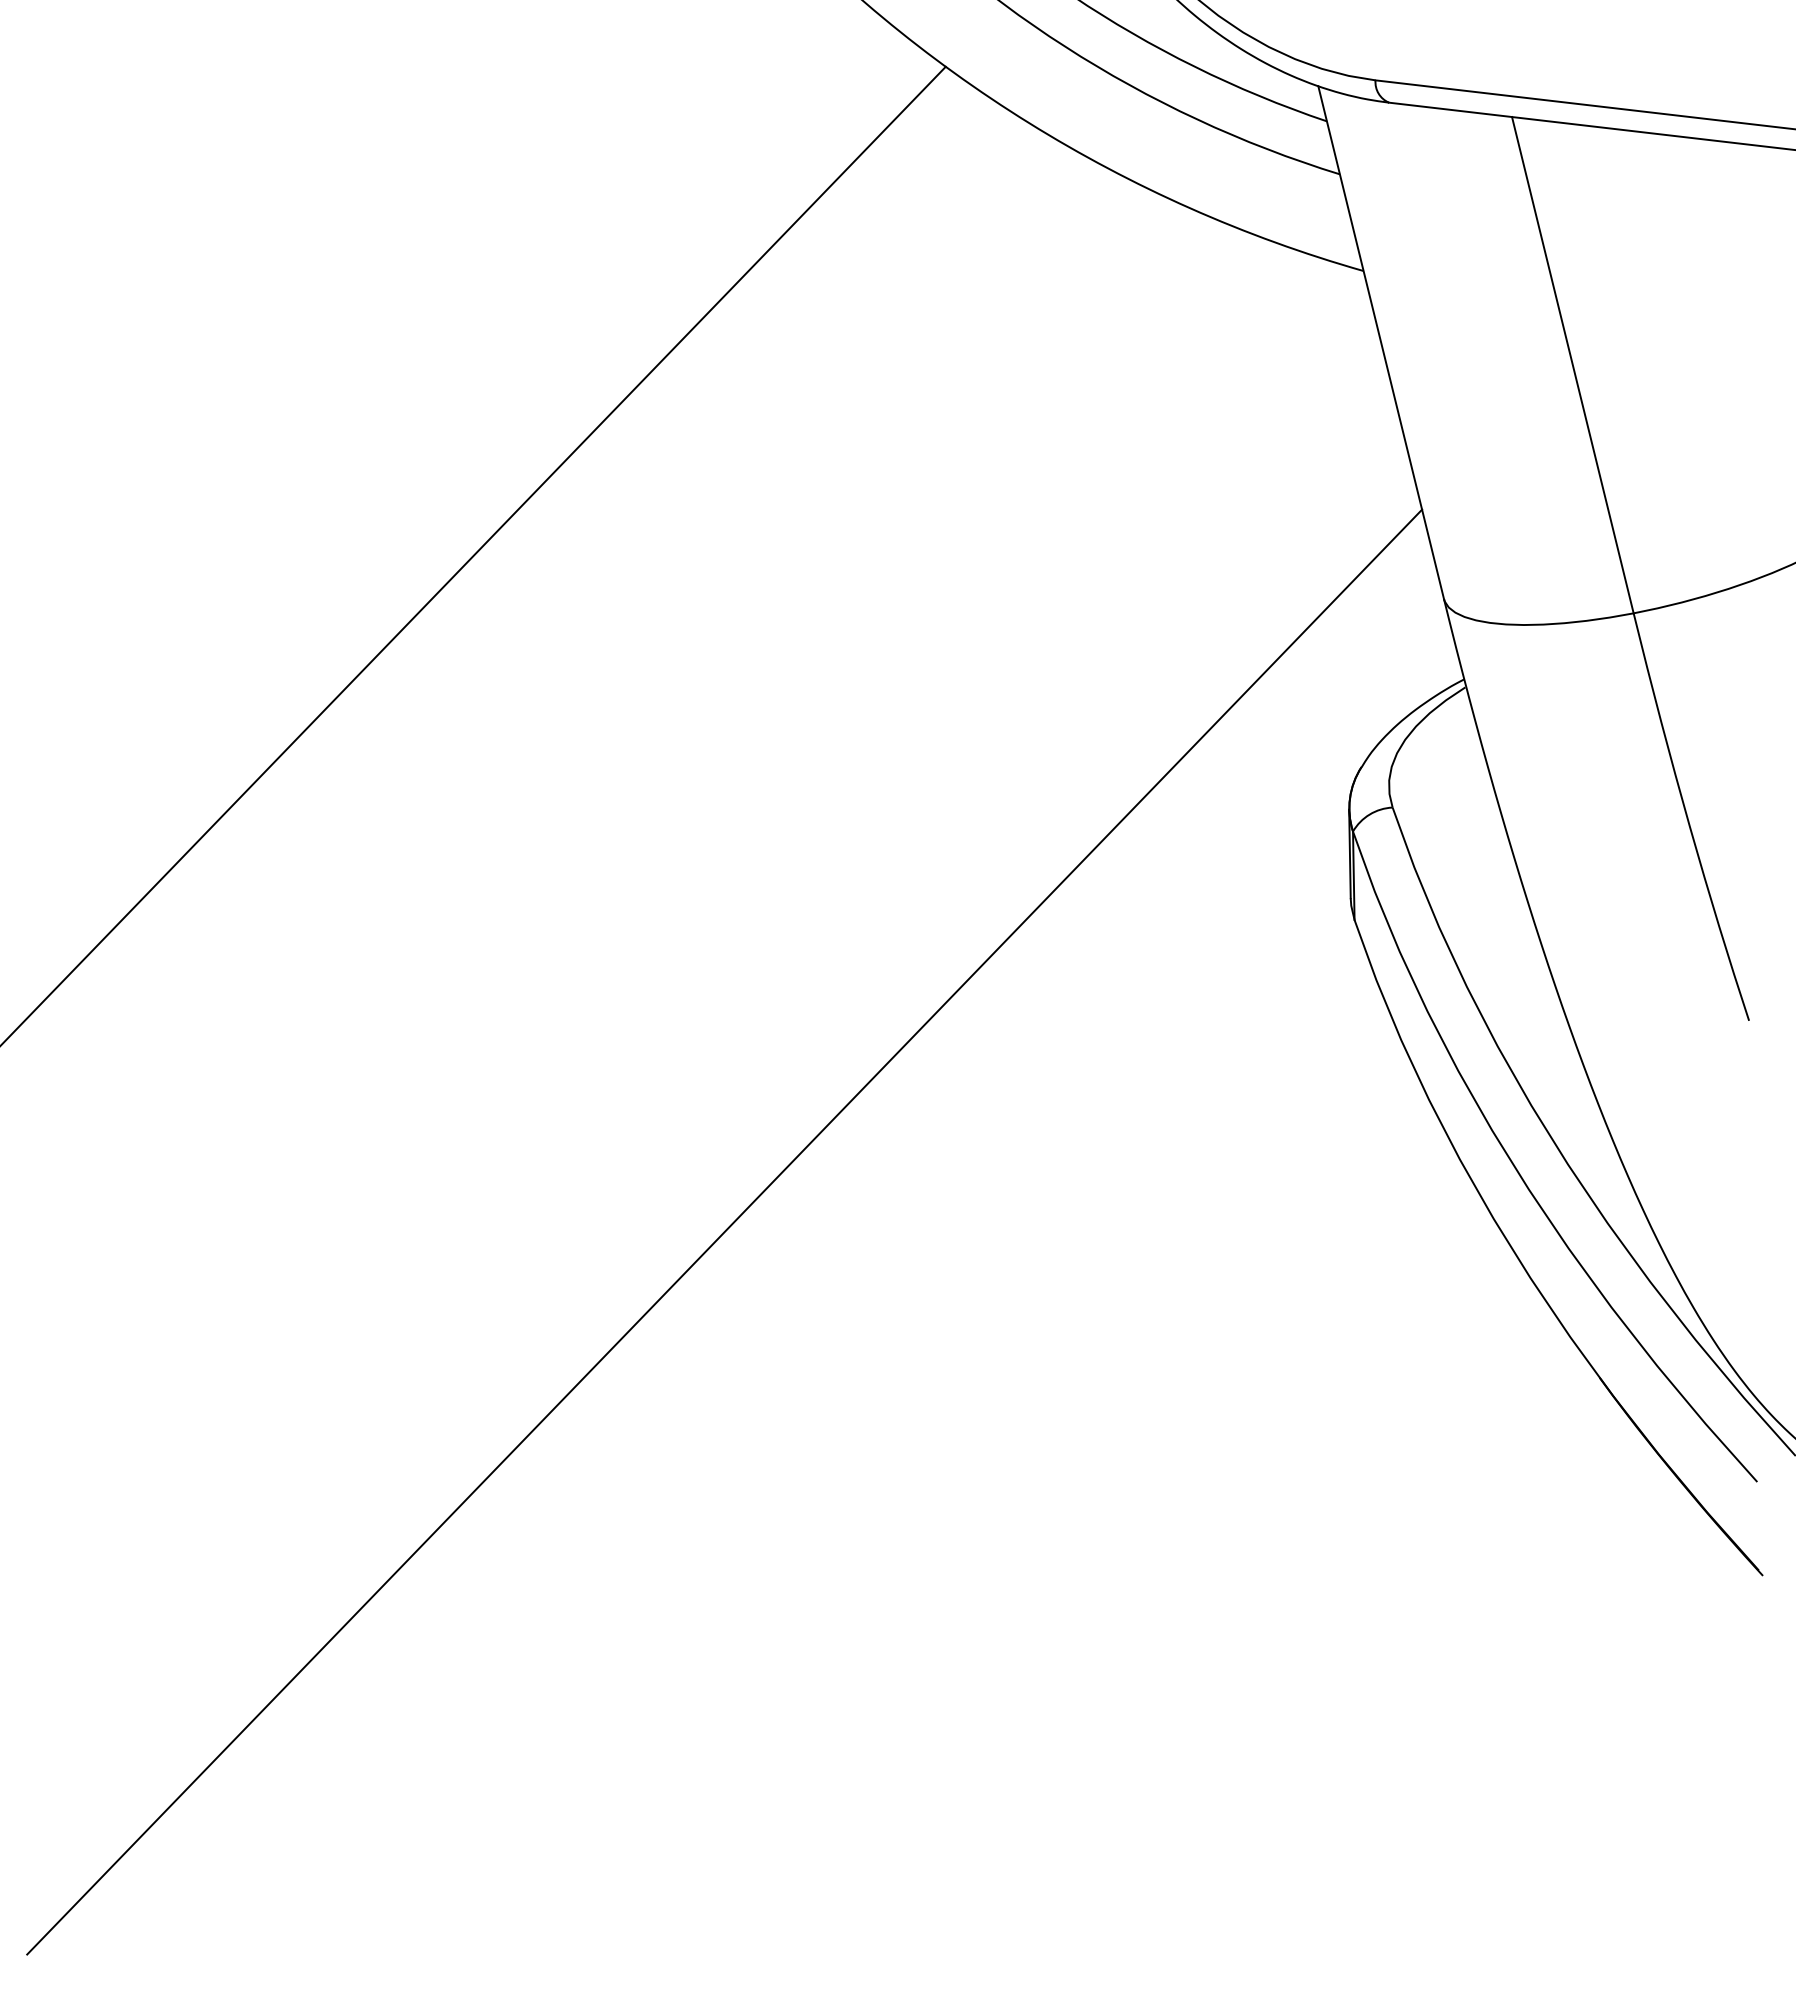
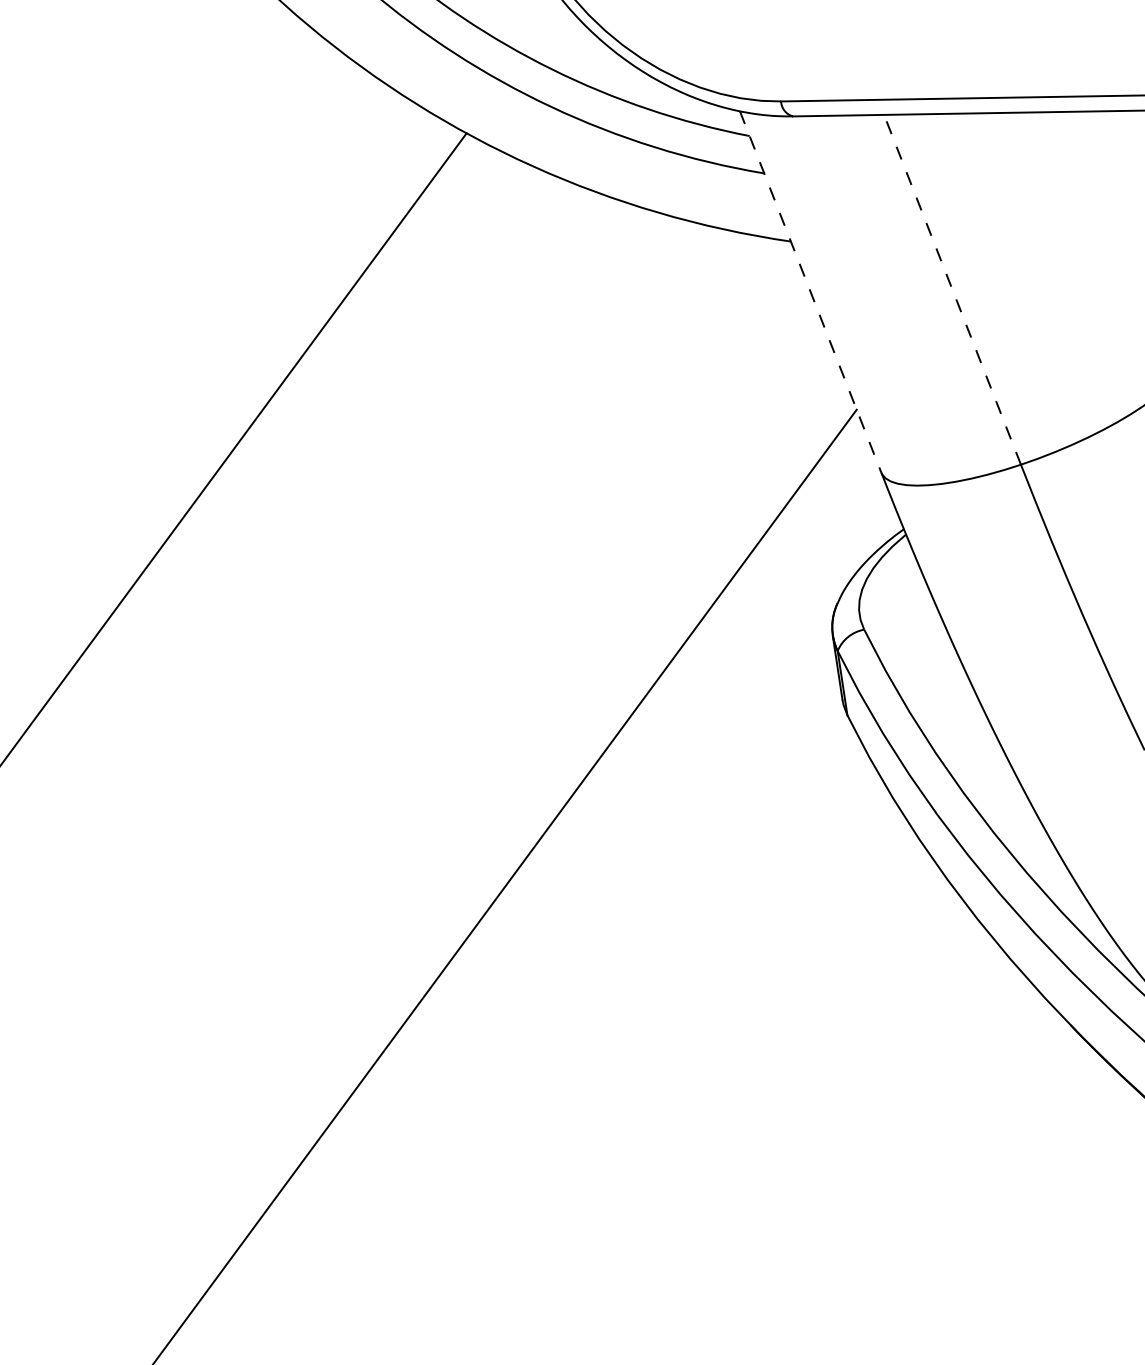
line: (1381, 343) -> (810, 292), solid -> dashed
line: (1572, 364) -> (952, 289), solid -> dashed

